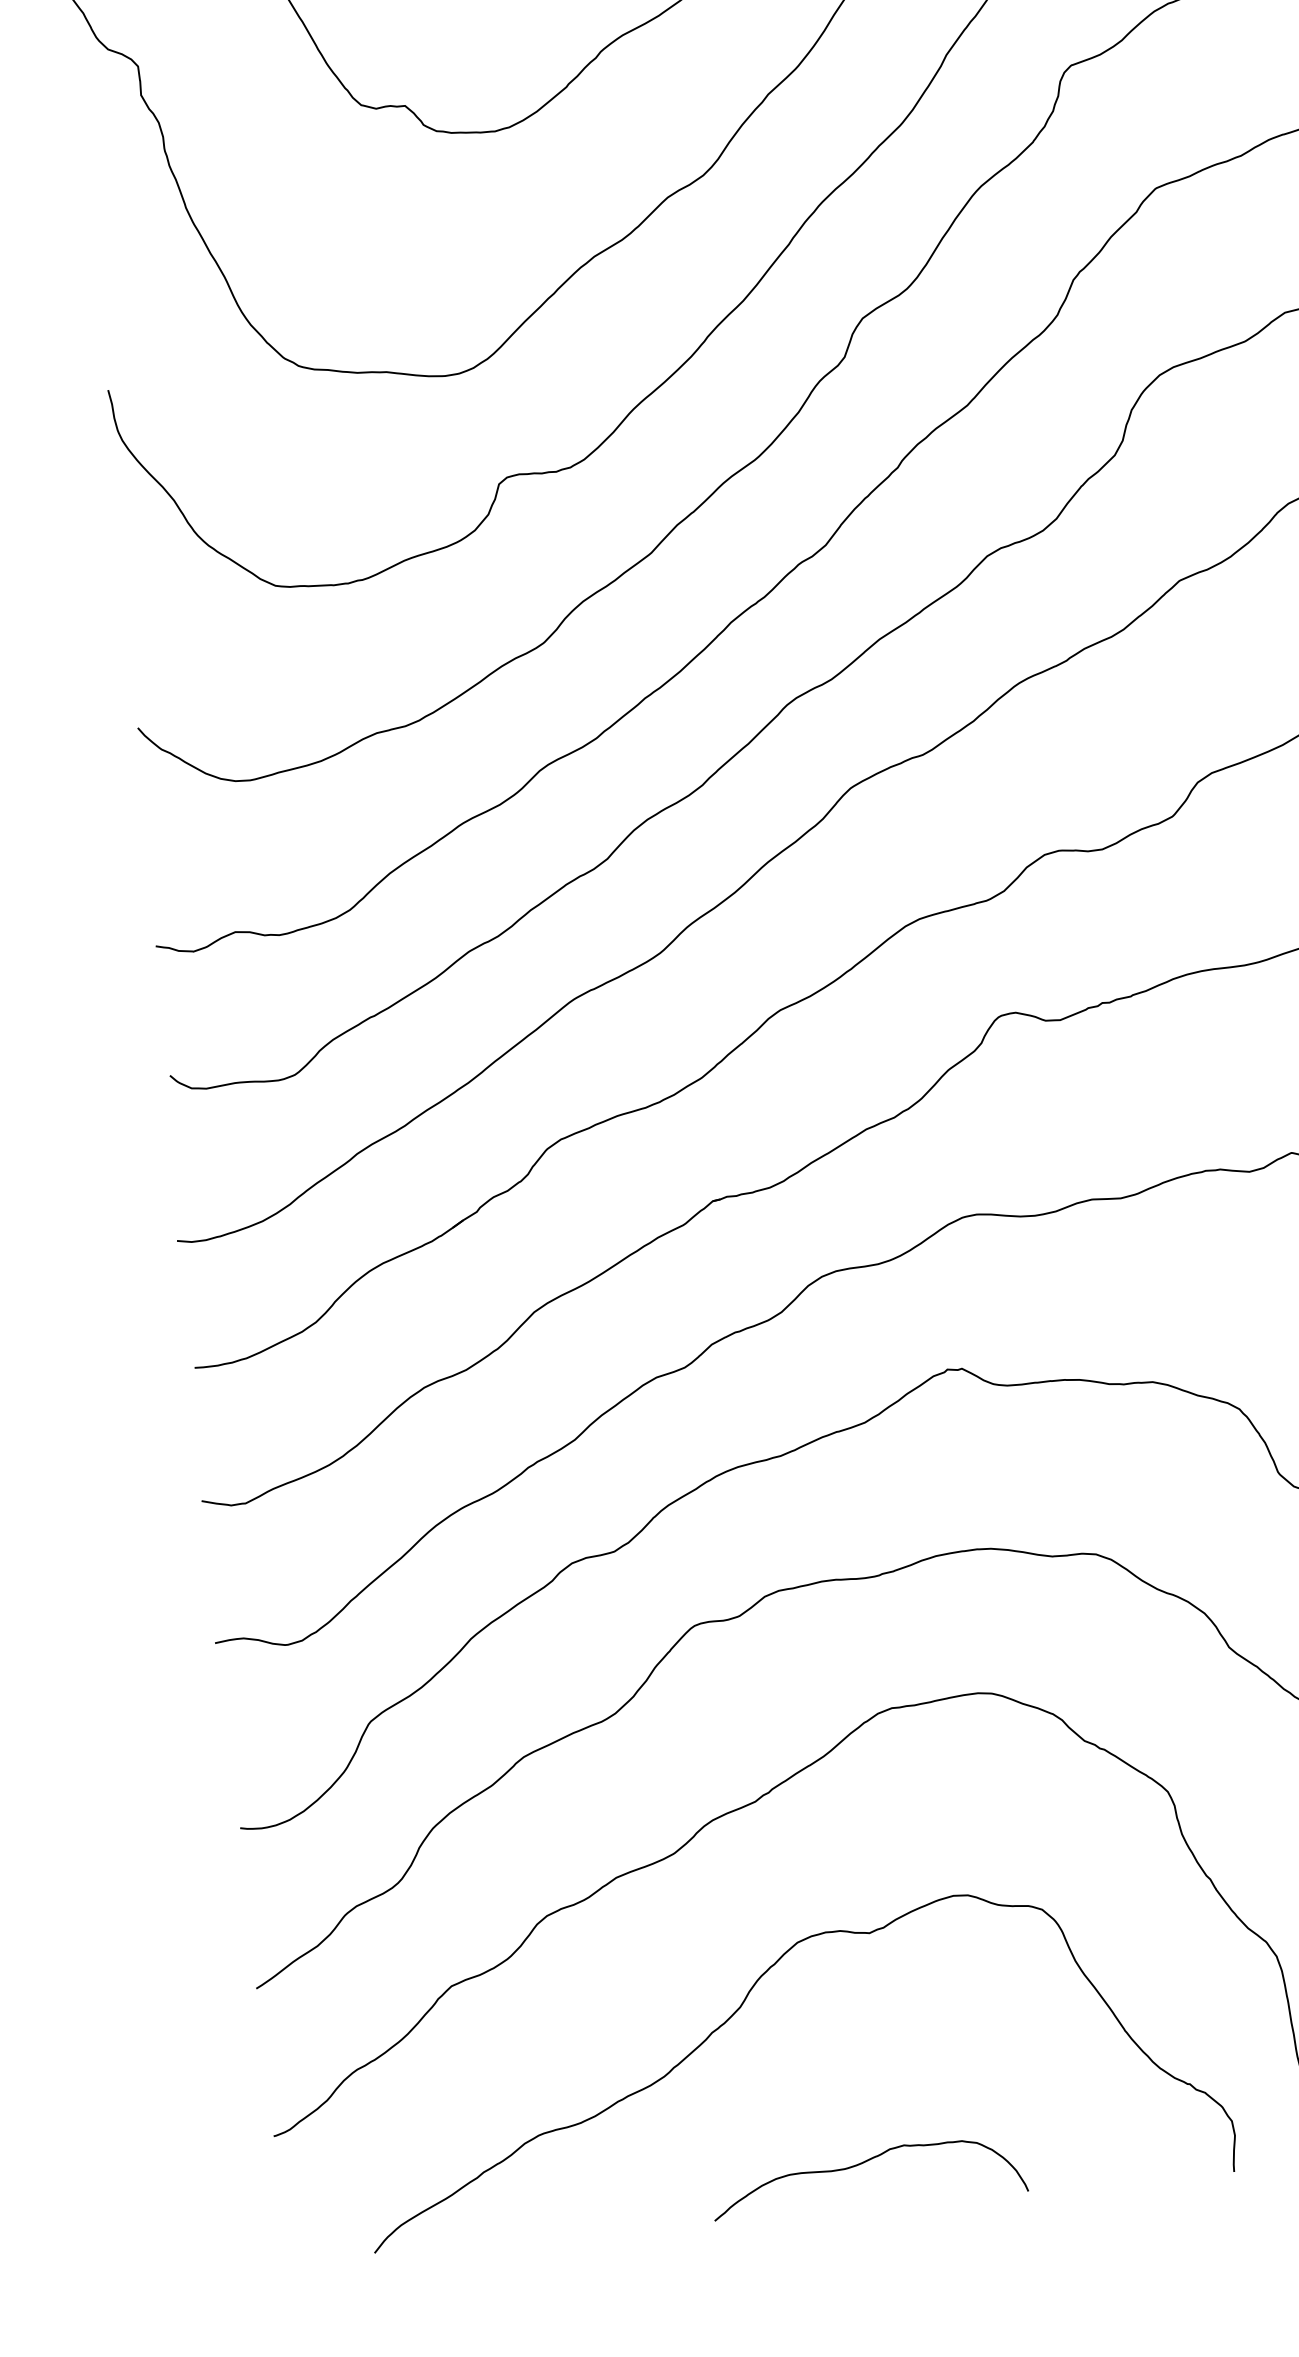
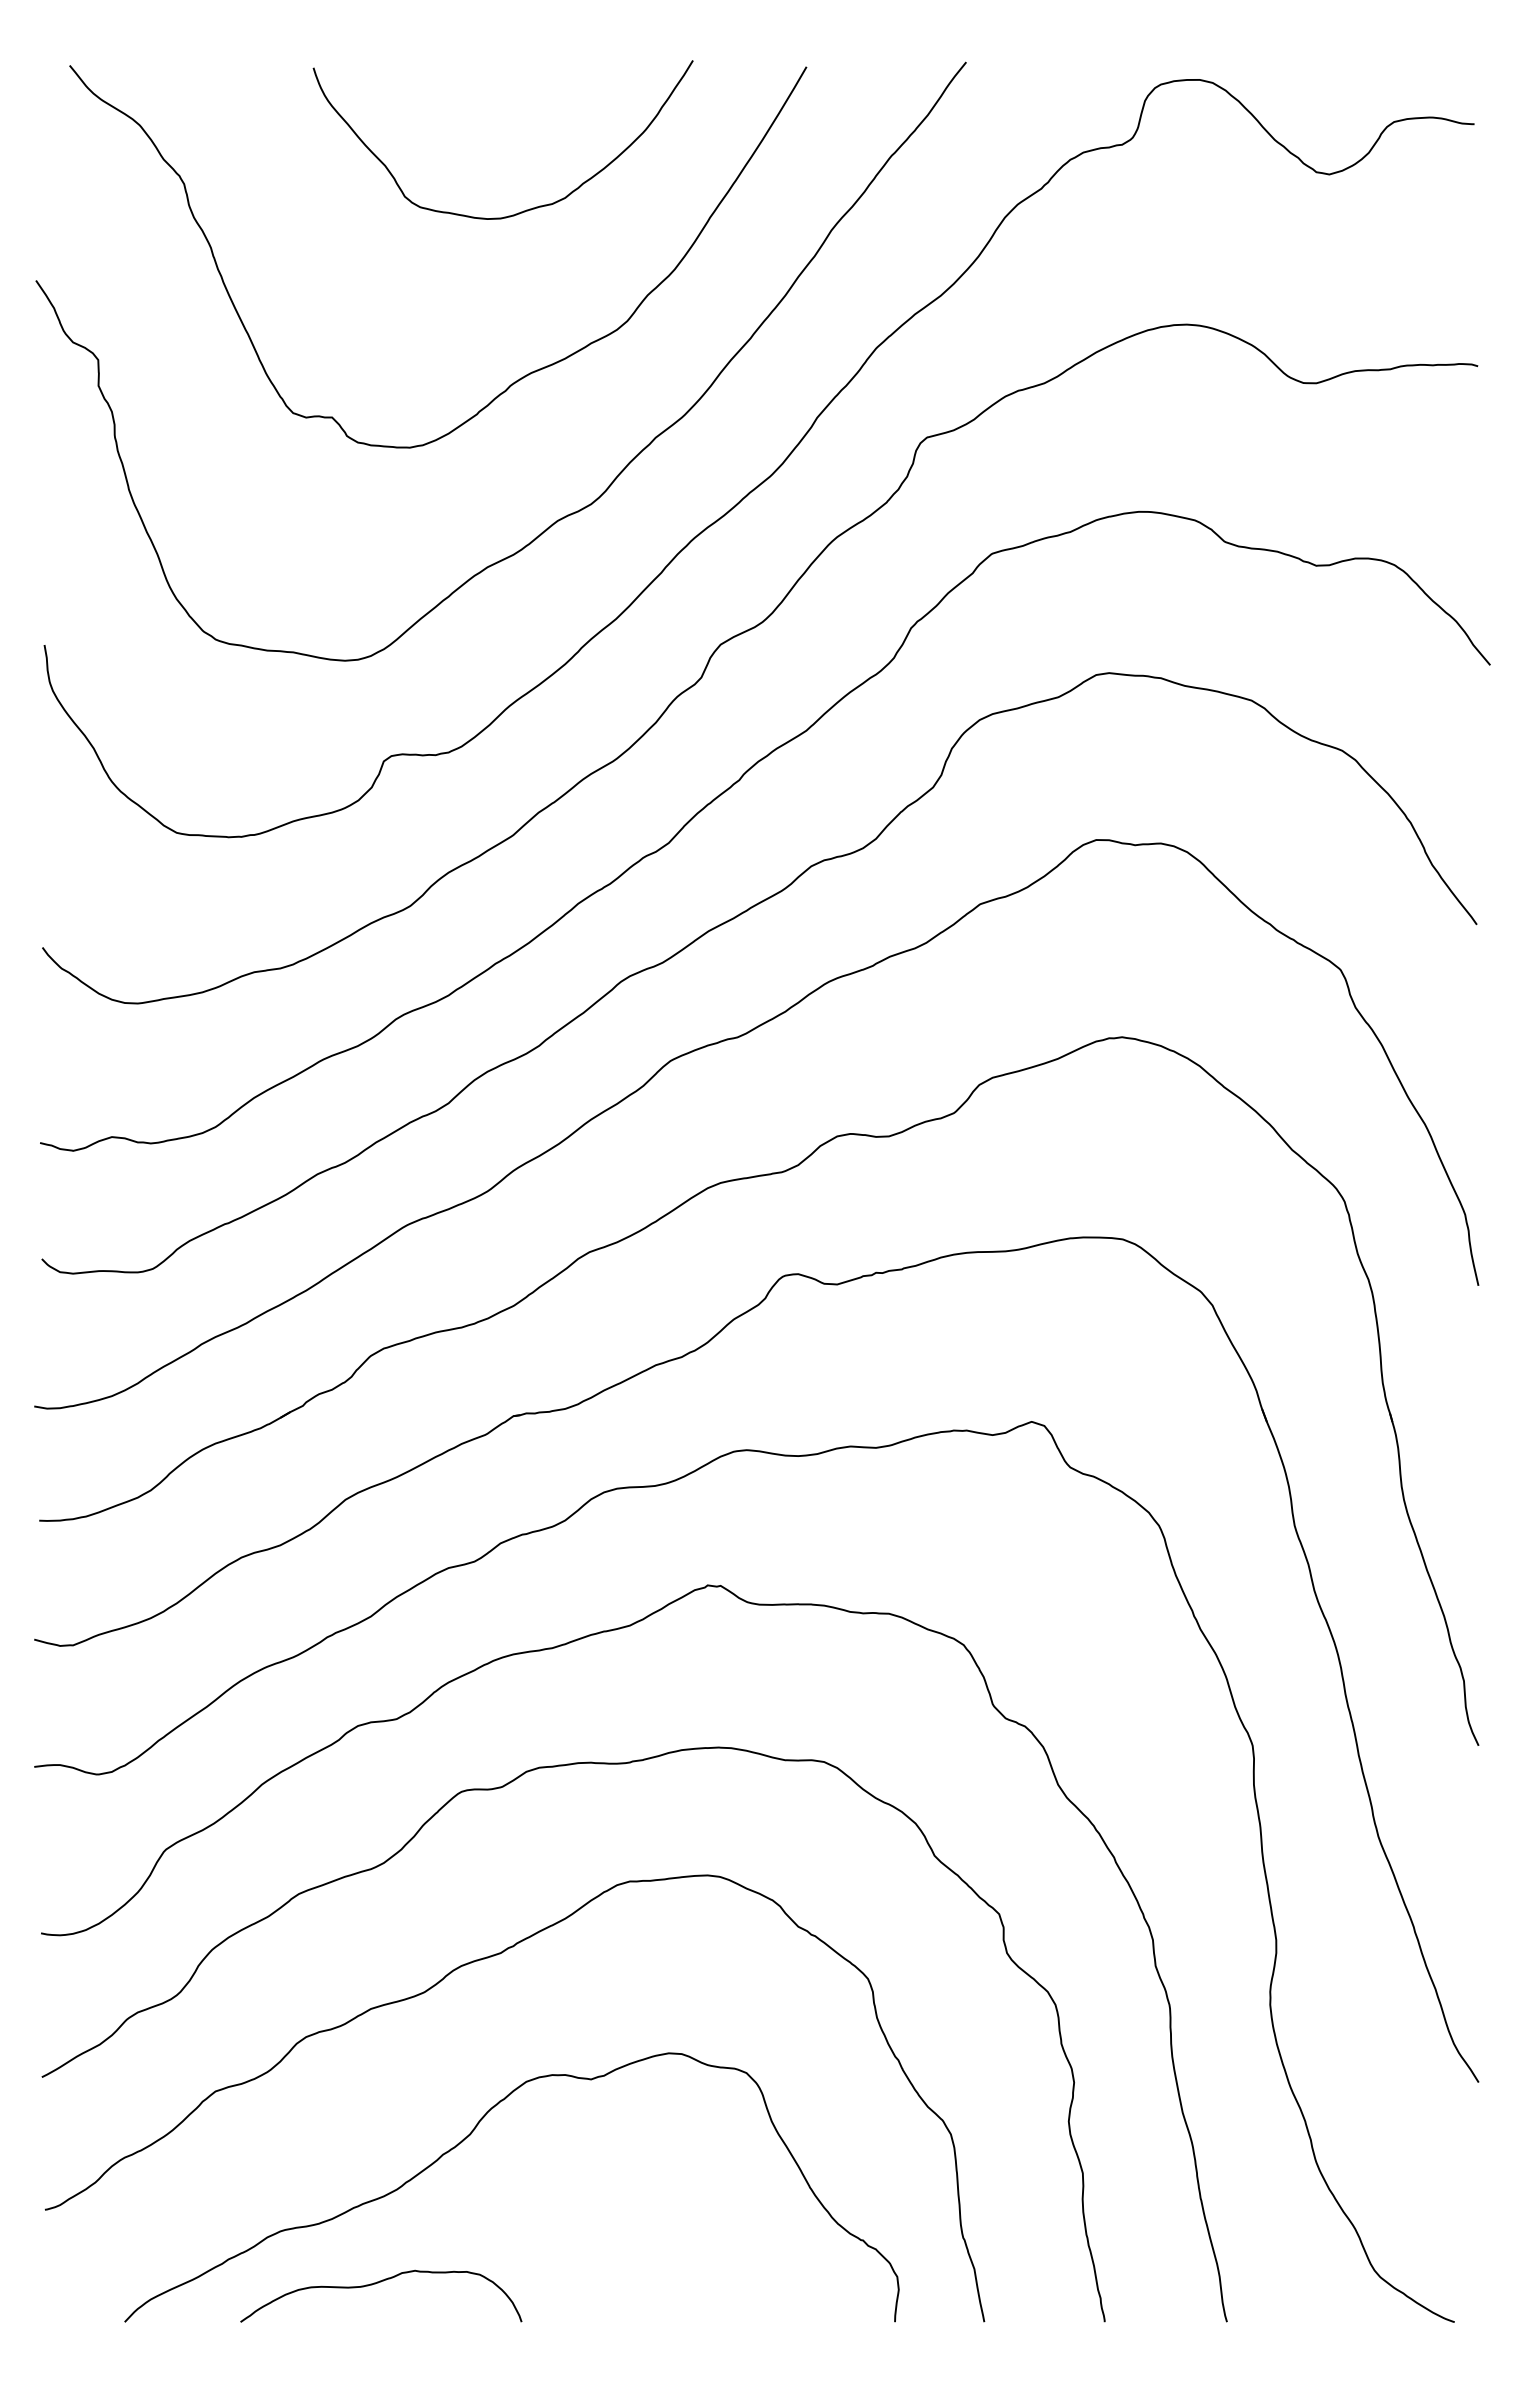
curve: (864, 2163) -> (378, 2283), moved

